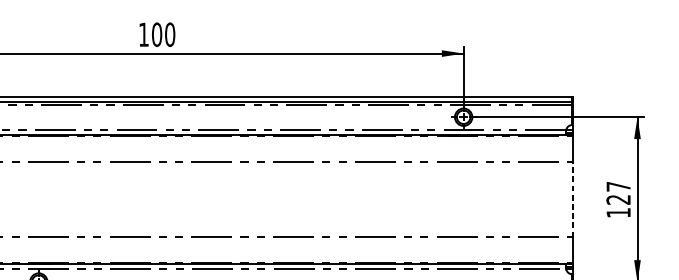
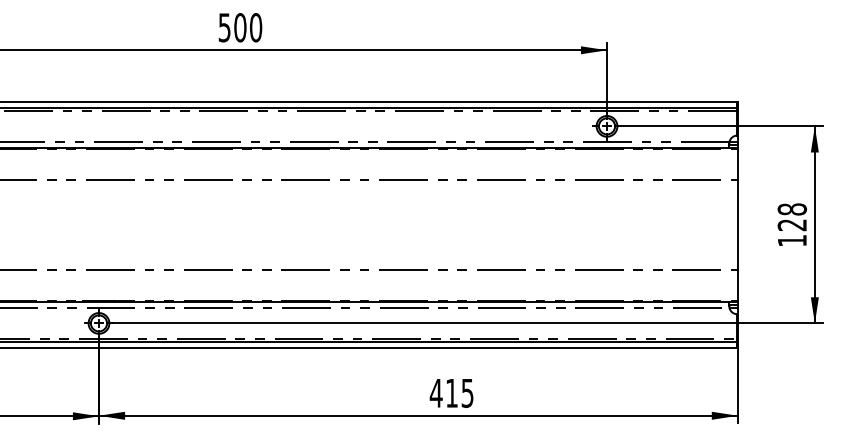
text: (143, 34) -> (224, 27), 100 -> 500
text: (618, 186) -> (792, 209), 127 -> 128
line: (572, 199) -> (737, 224), dashed -> solid

